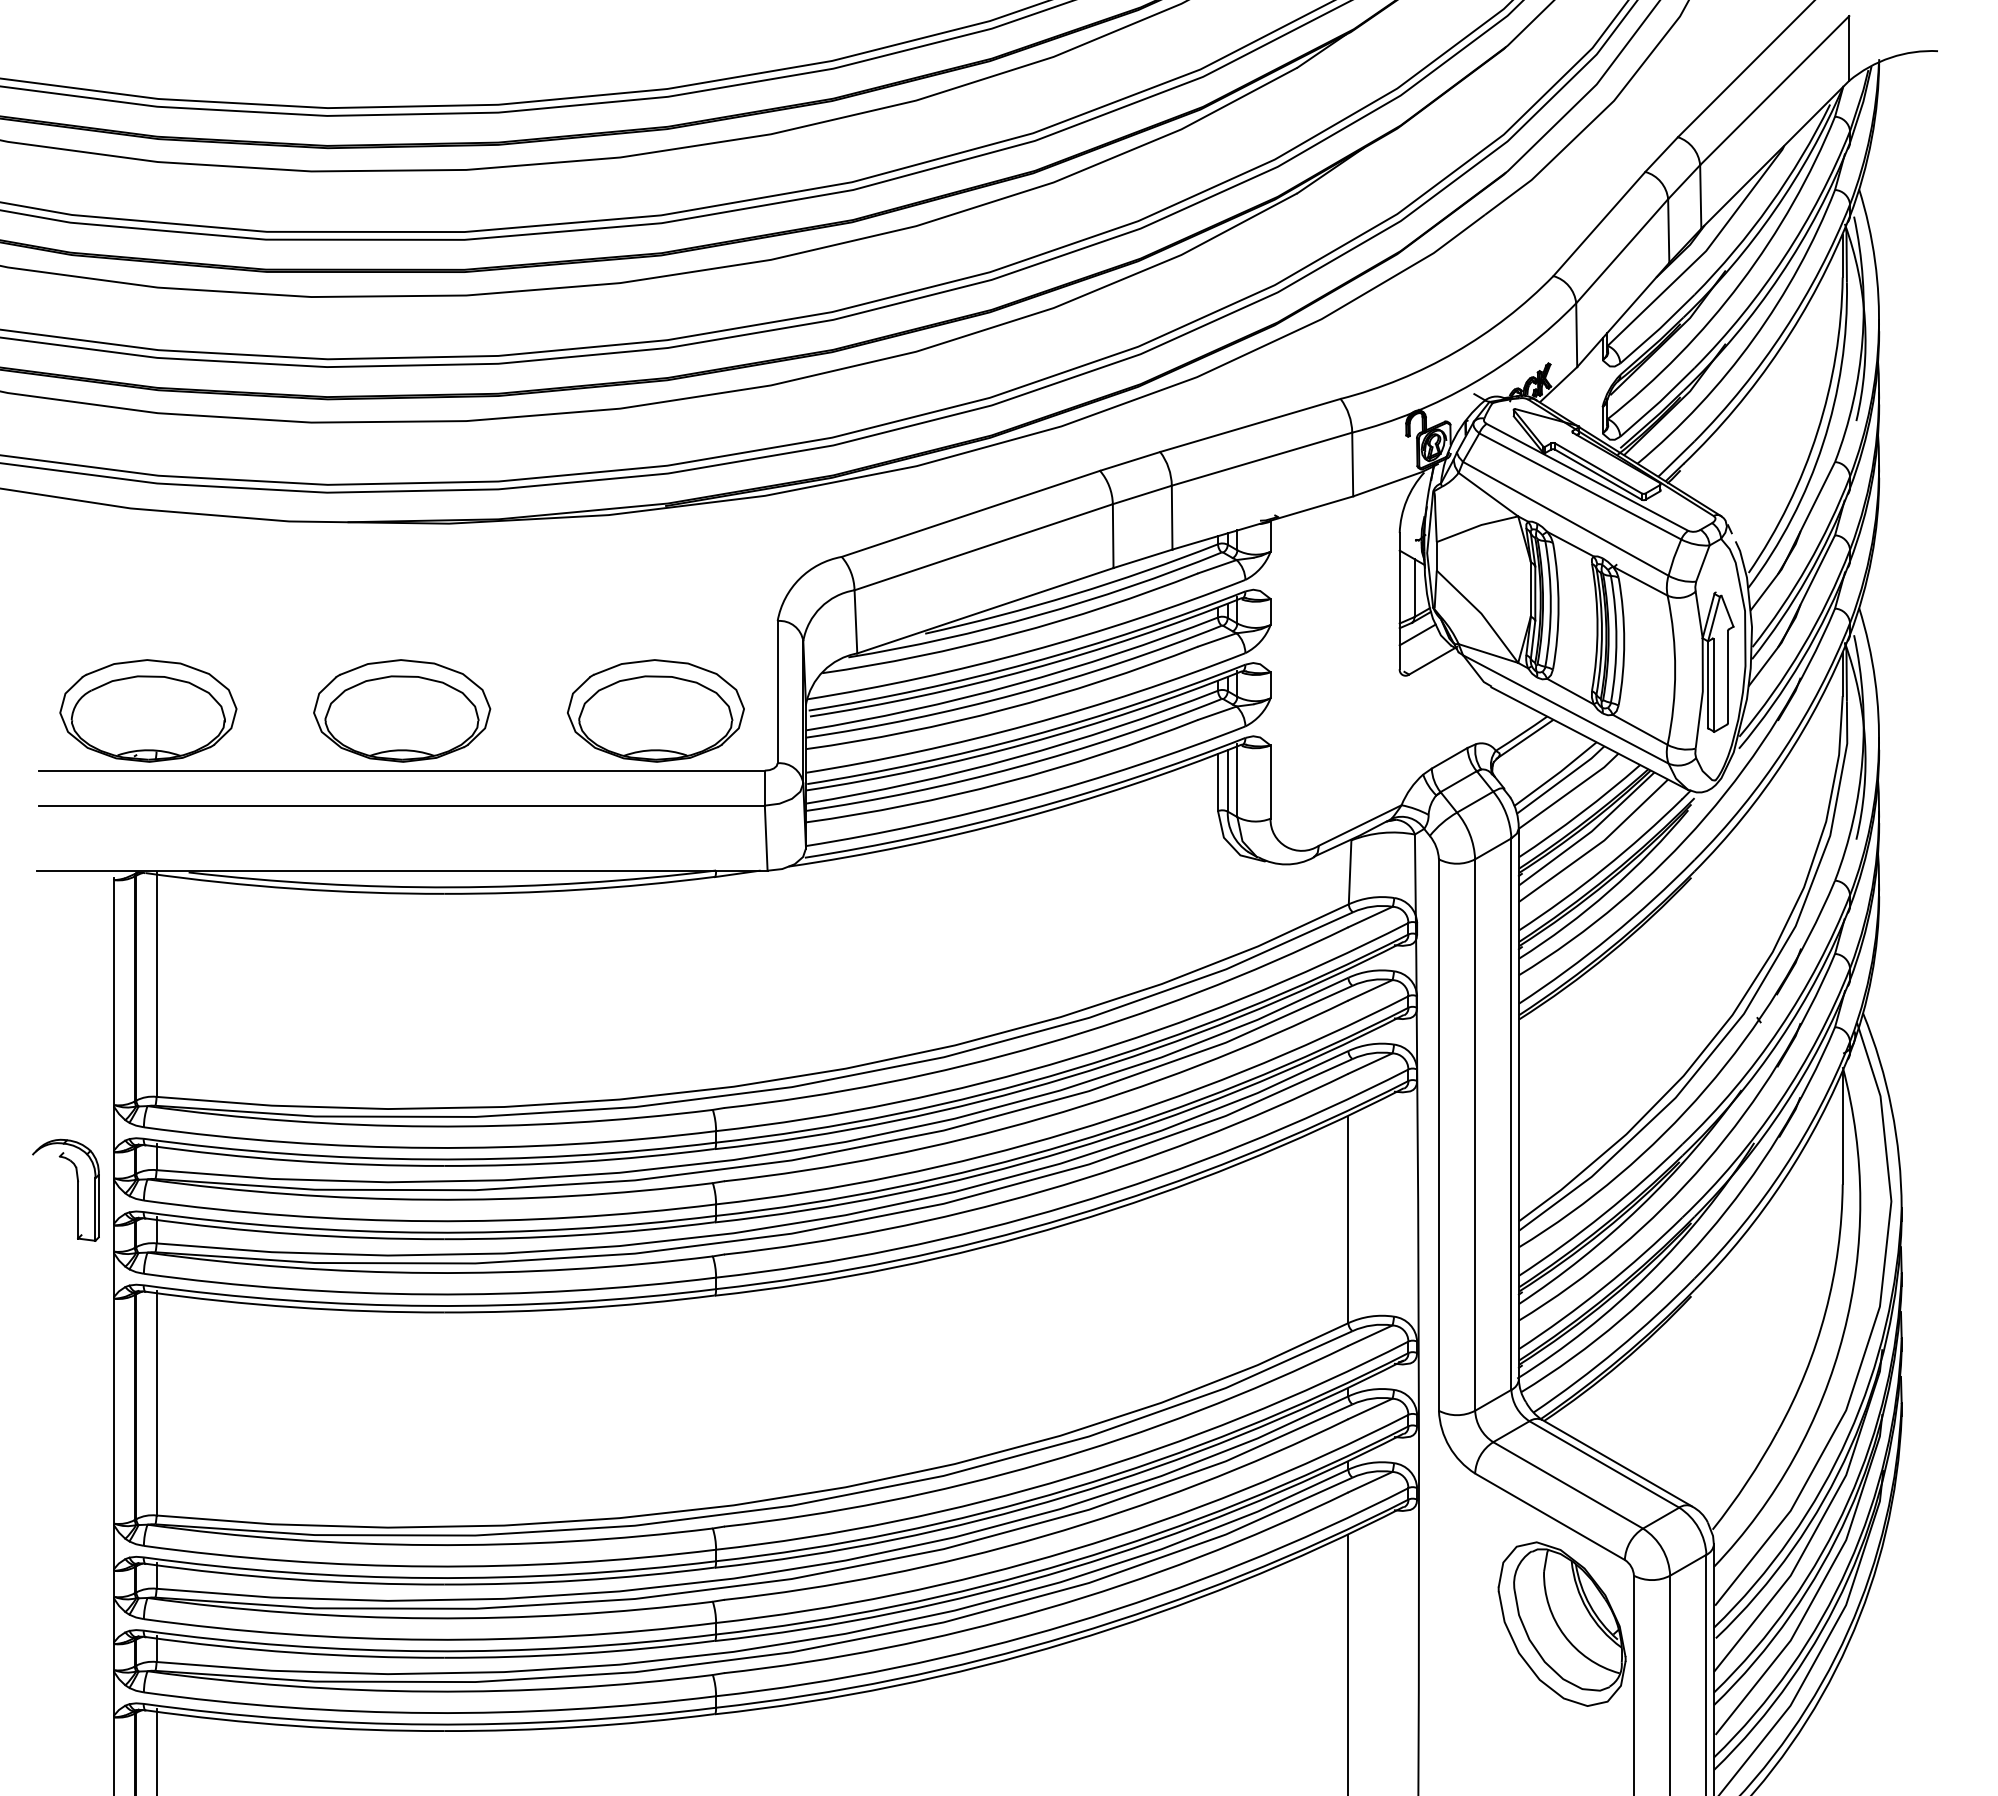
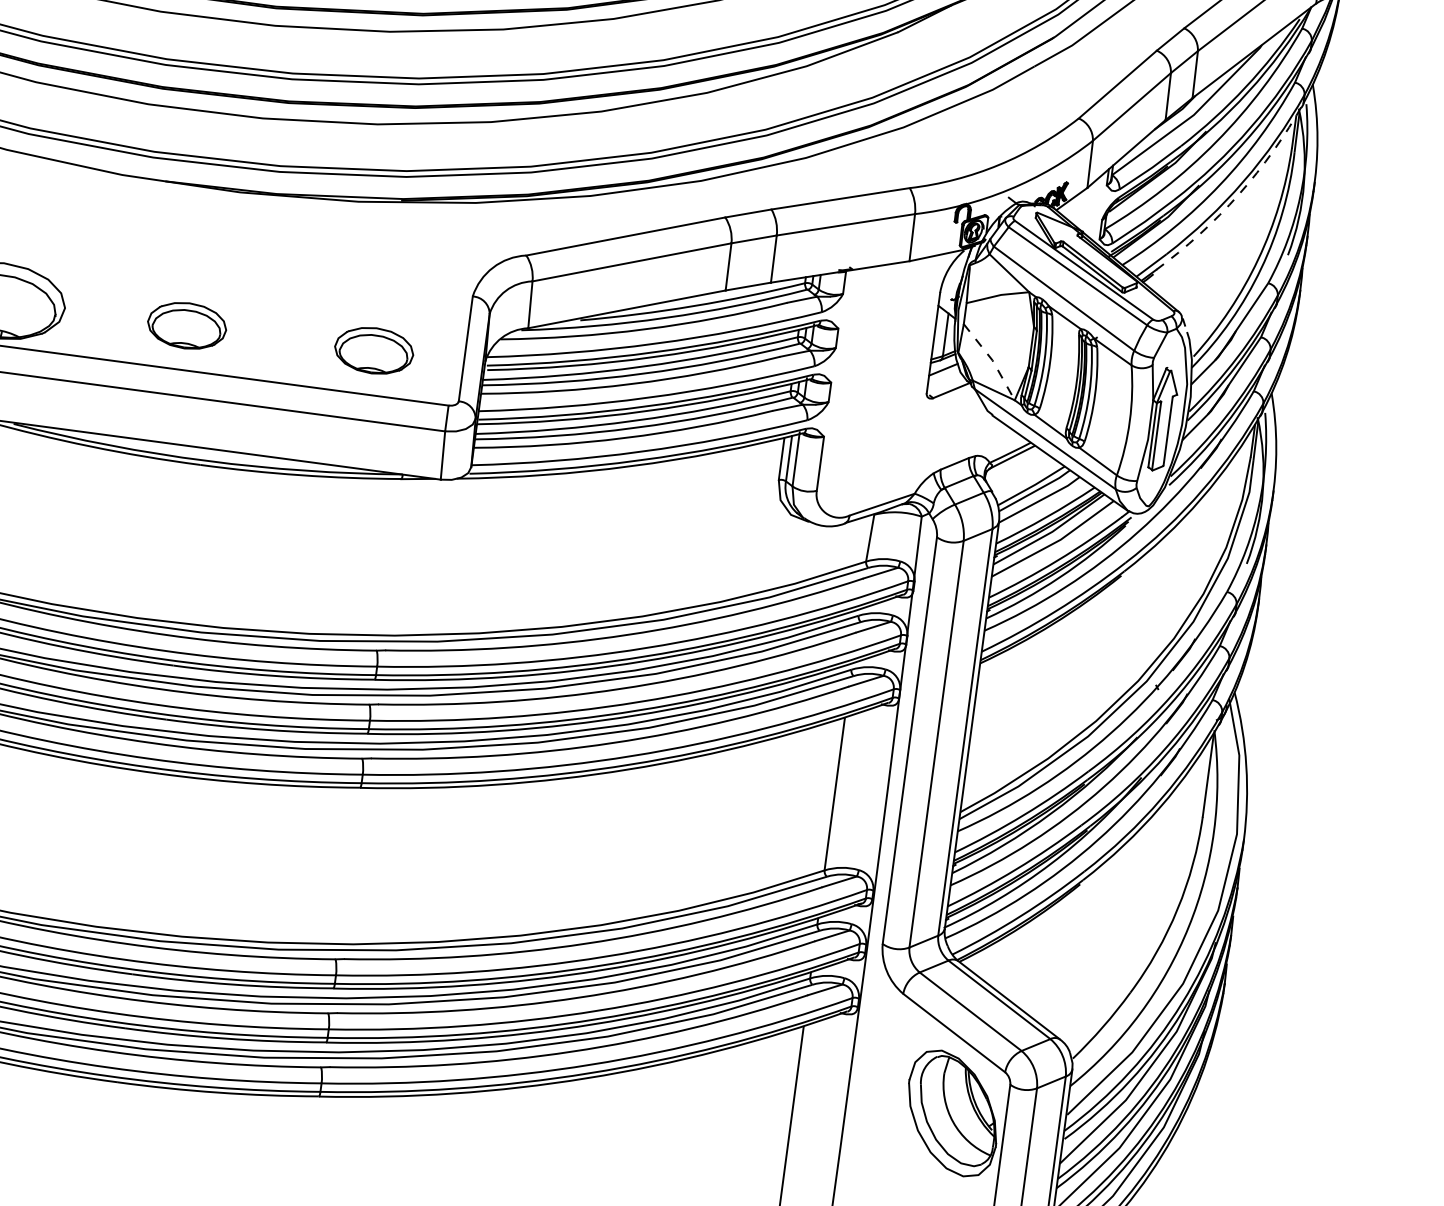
arc: (1780, 348) -> (1239, 194), solid -> dashed
line: (1481, 613) -> (992, 360), solid -> dashed
part: (402, 710) -> (187, 325), size x0.6
part: (655, 710) -> (373, 350), size x0.6

